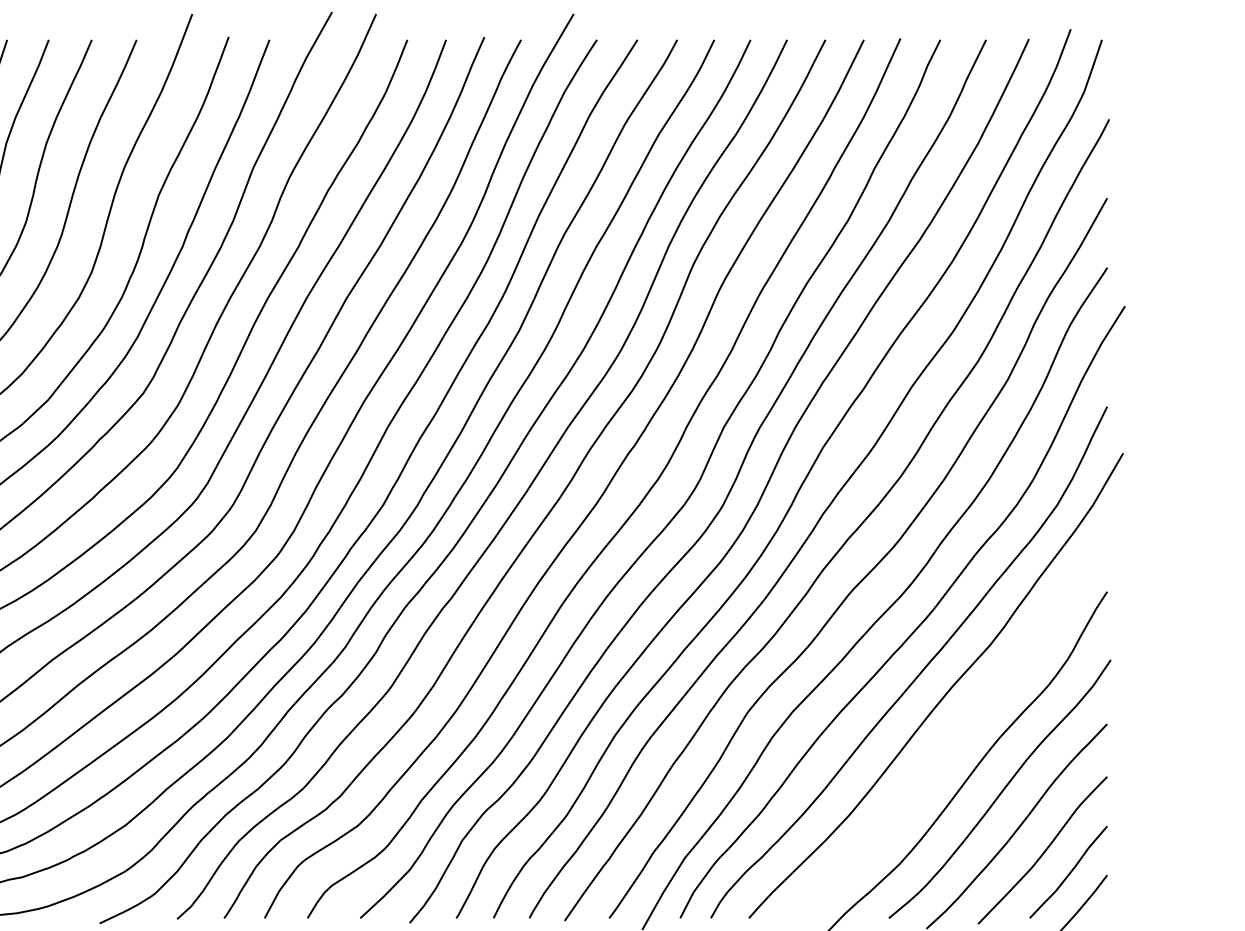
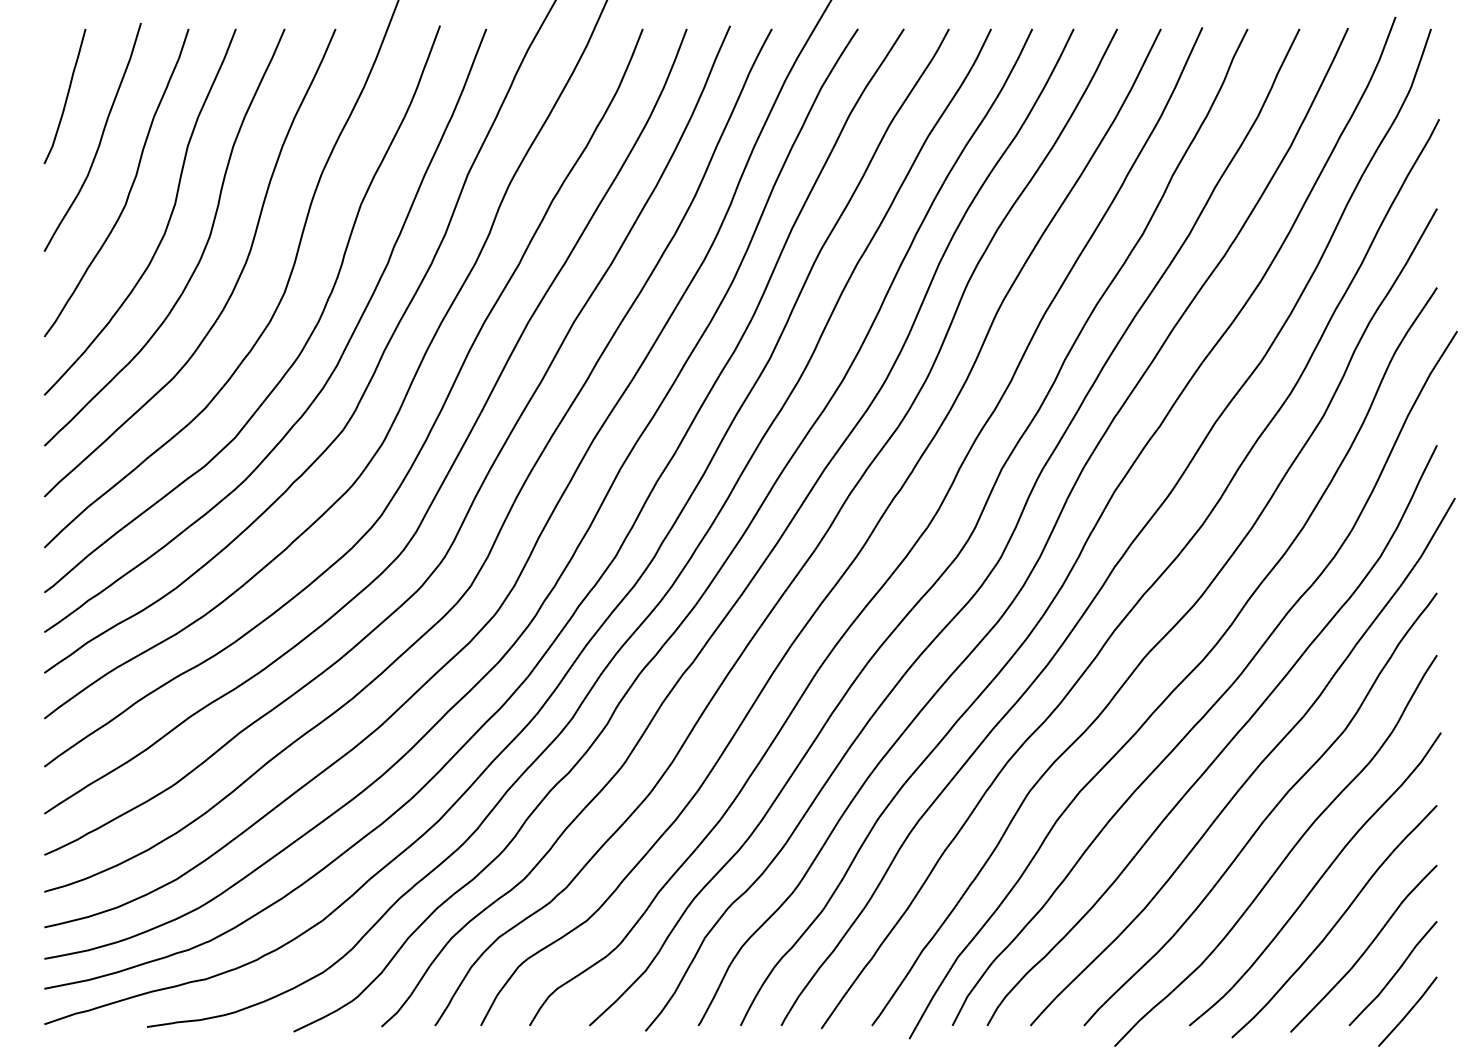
curve: (958, 731) -> (1268, 813), added

